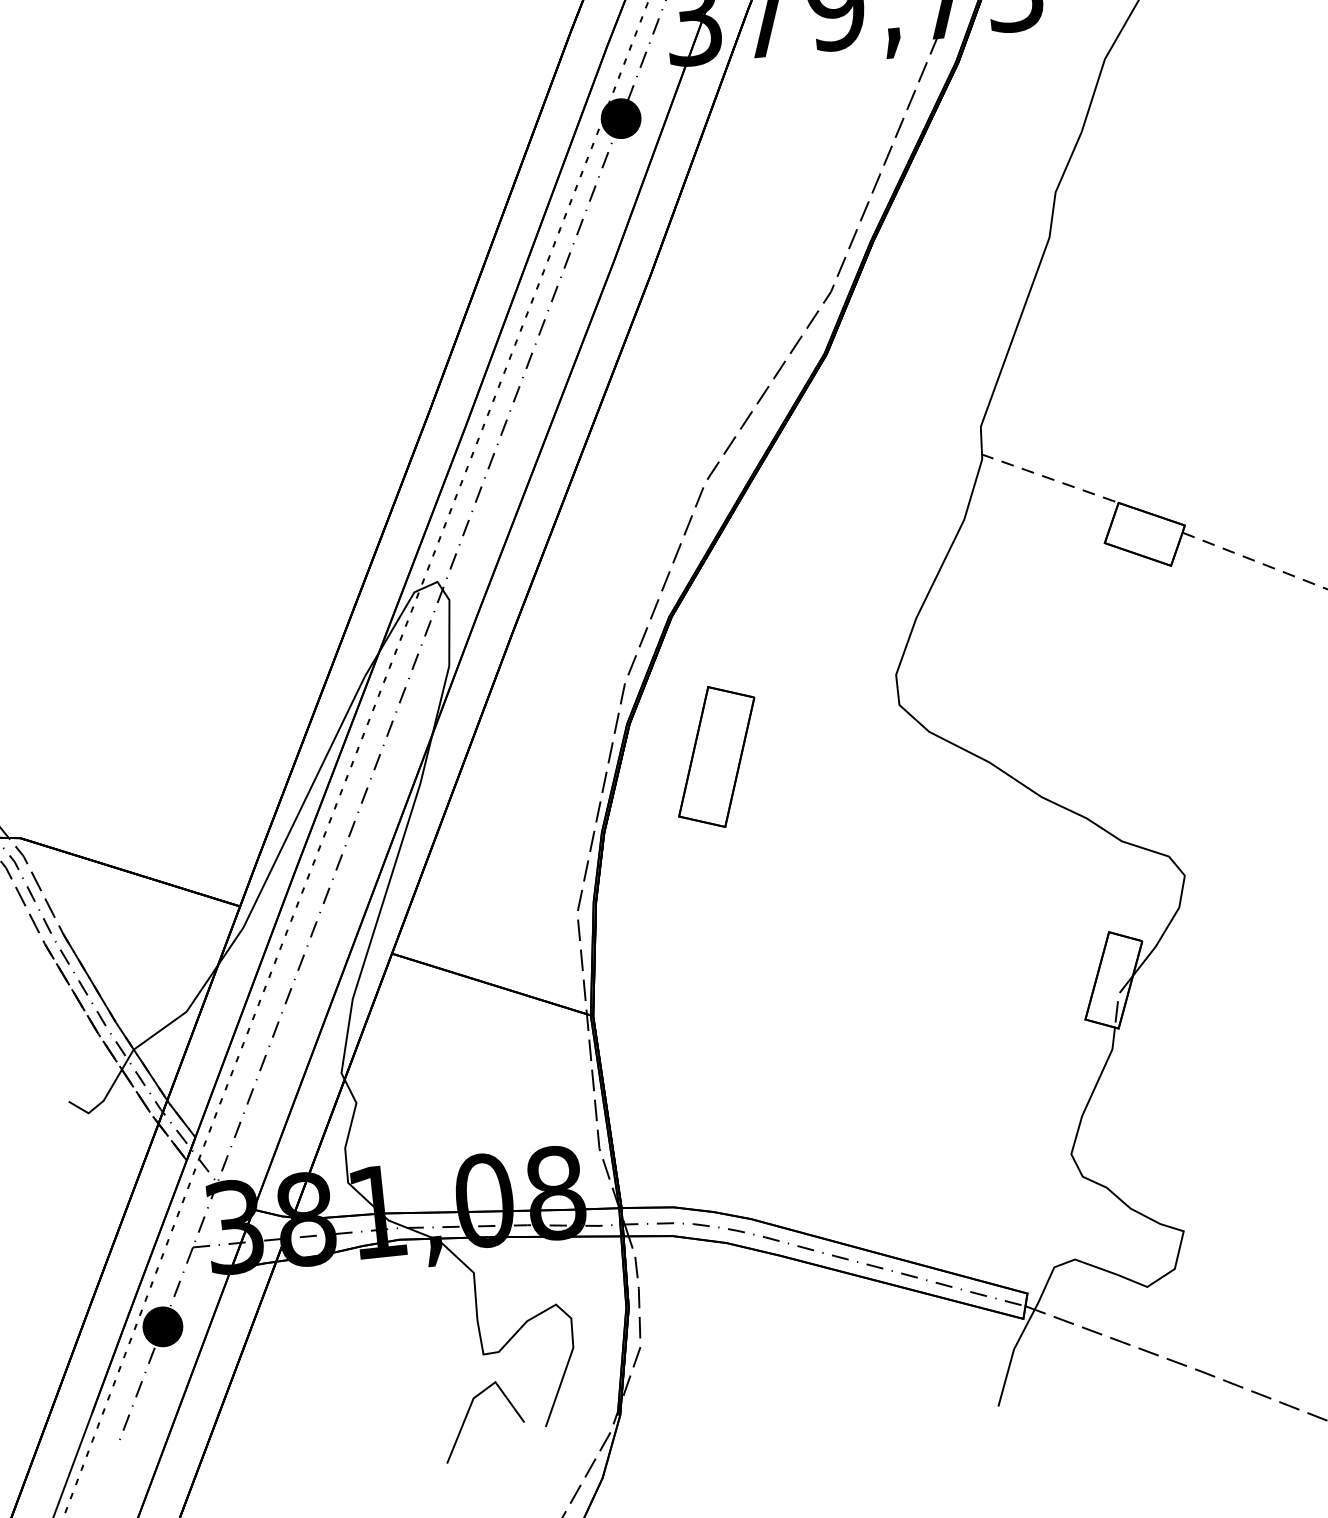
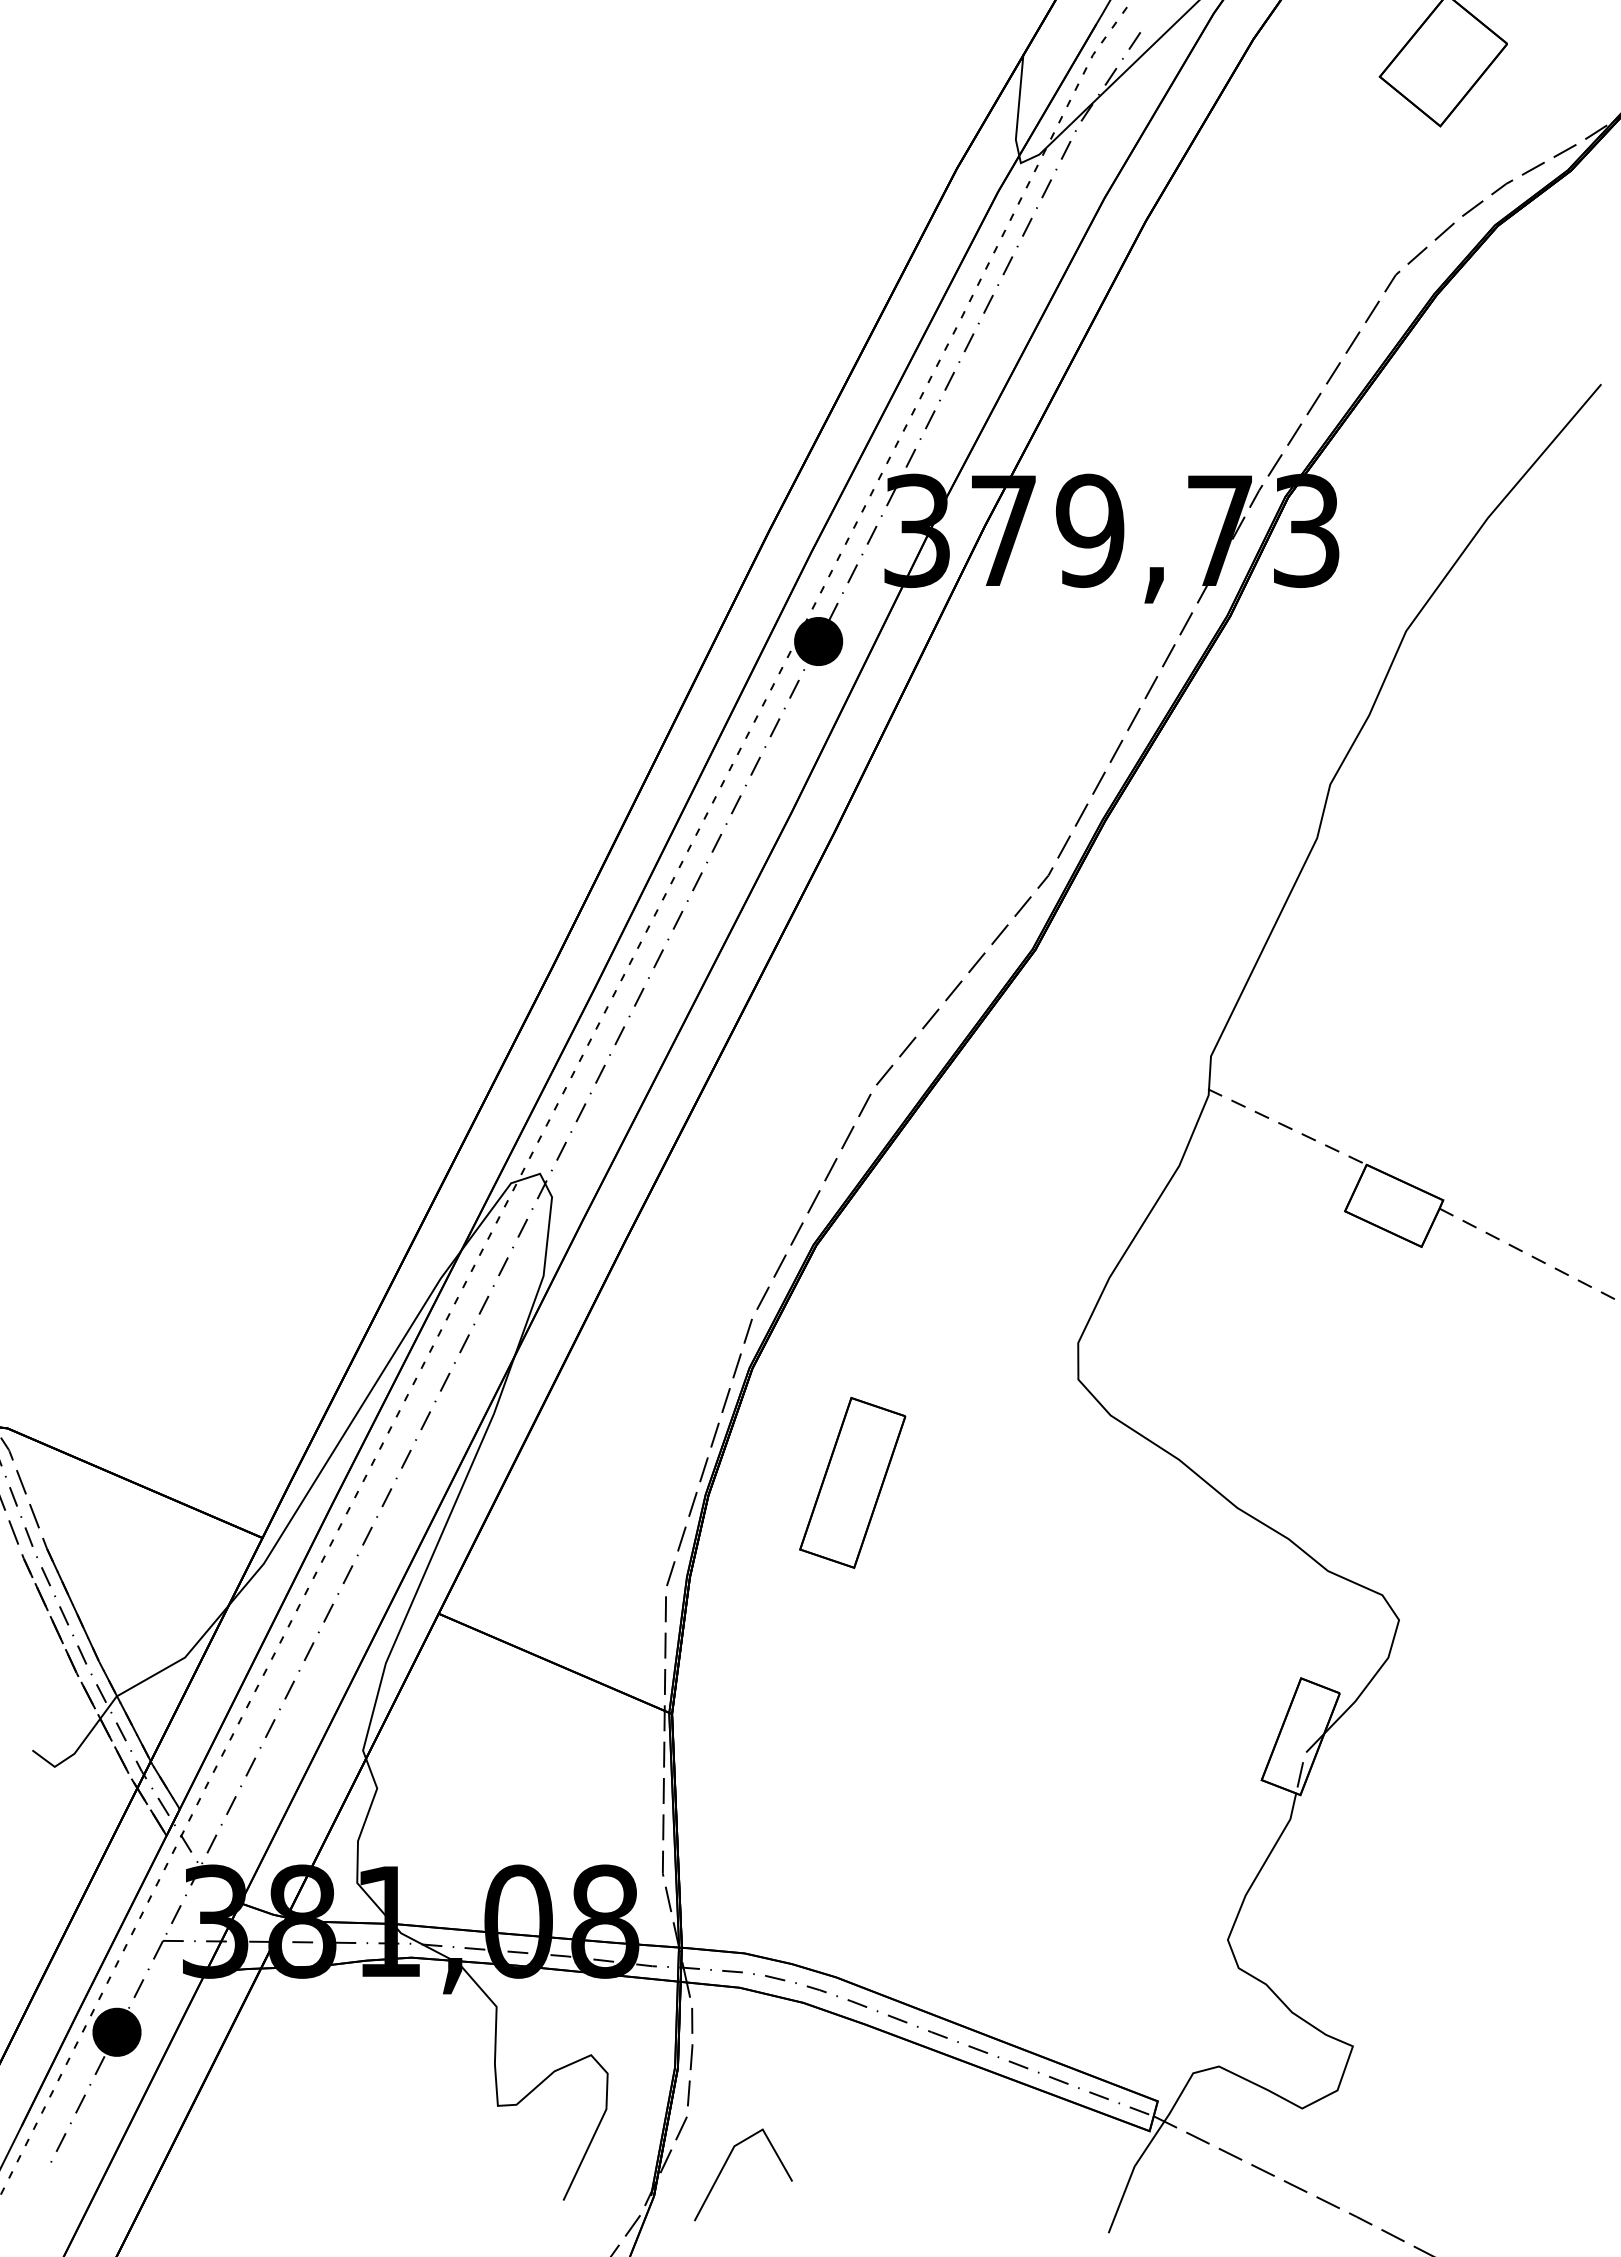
part: (716, 756) -> (852, 1482), moved
line: (467, 1415) -> (725, 2165), moved

